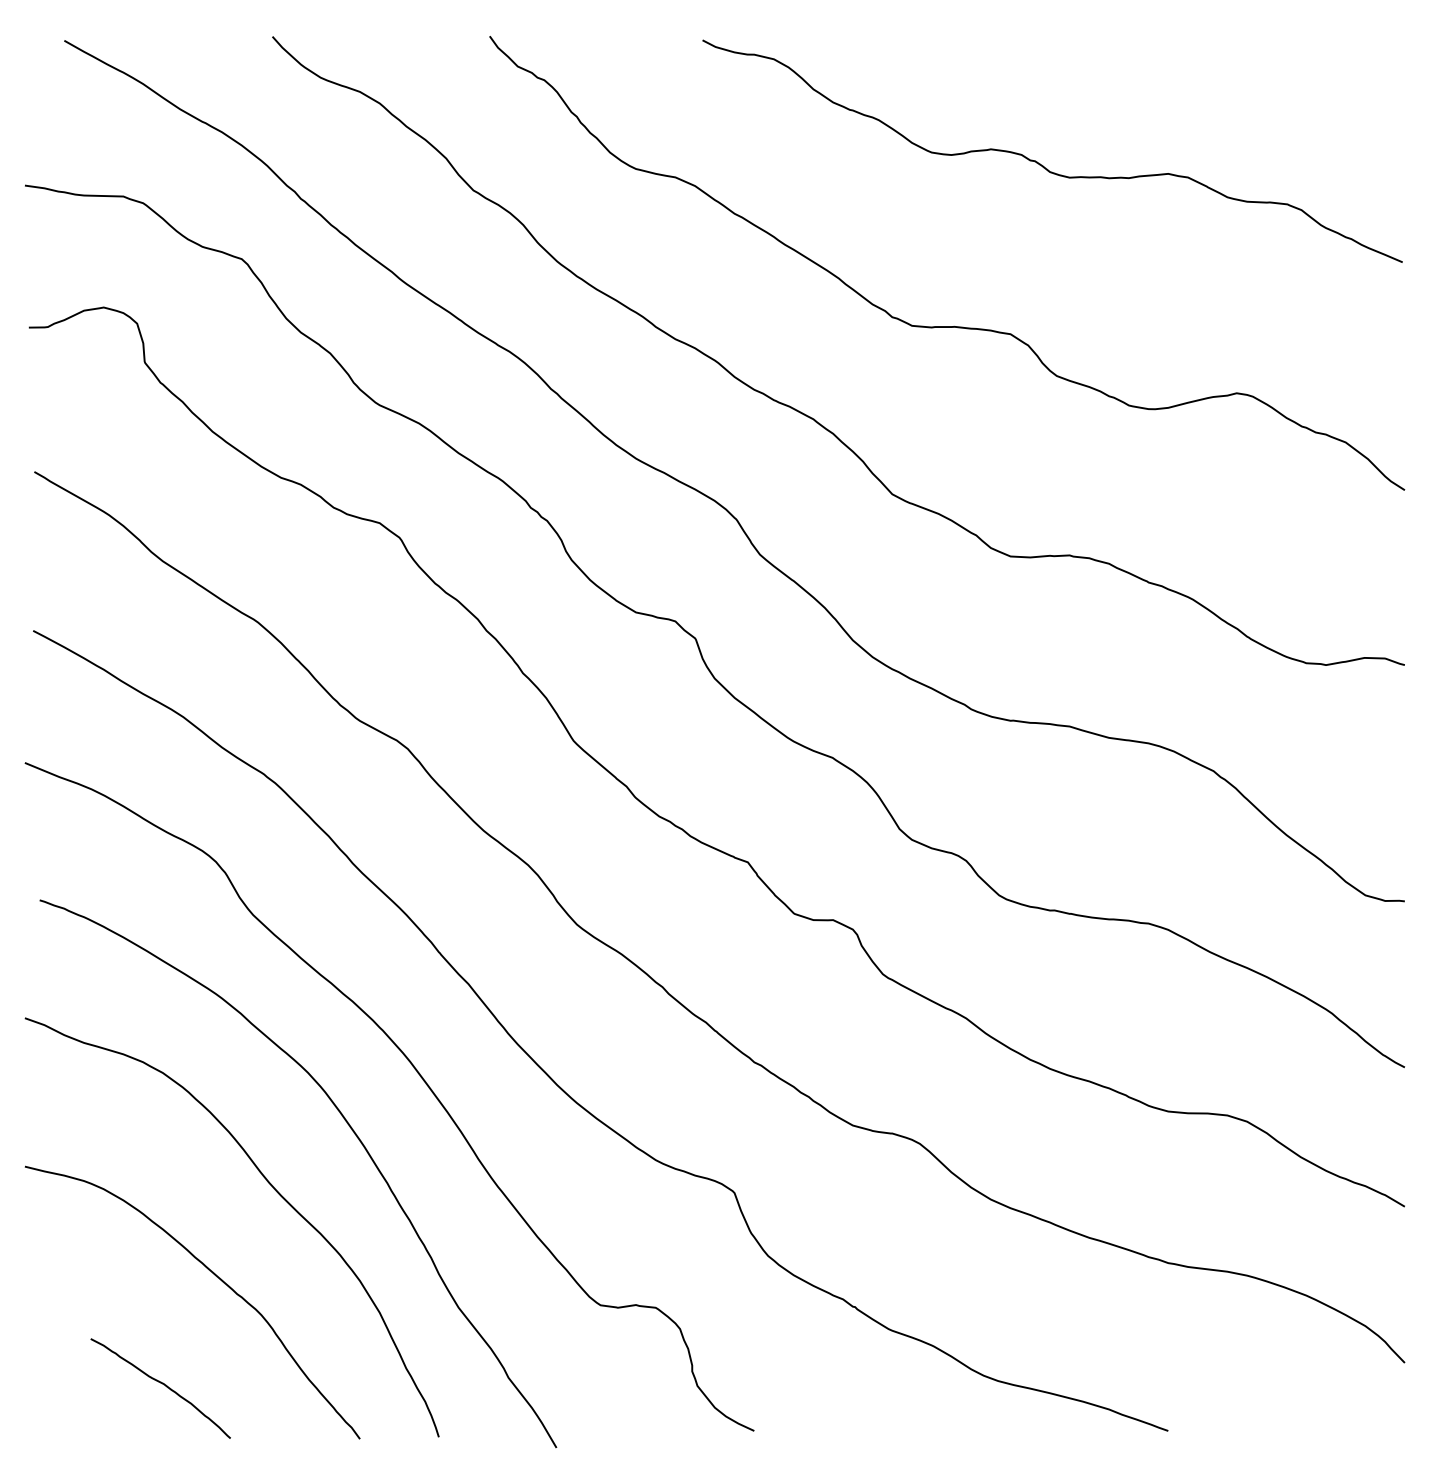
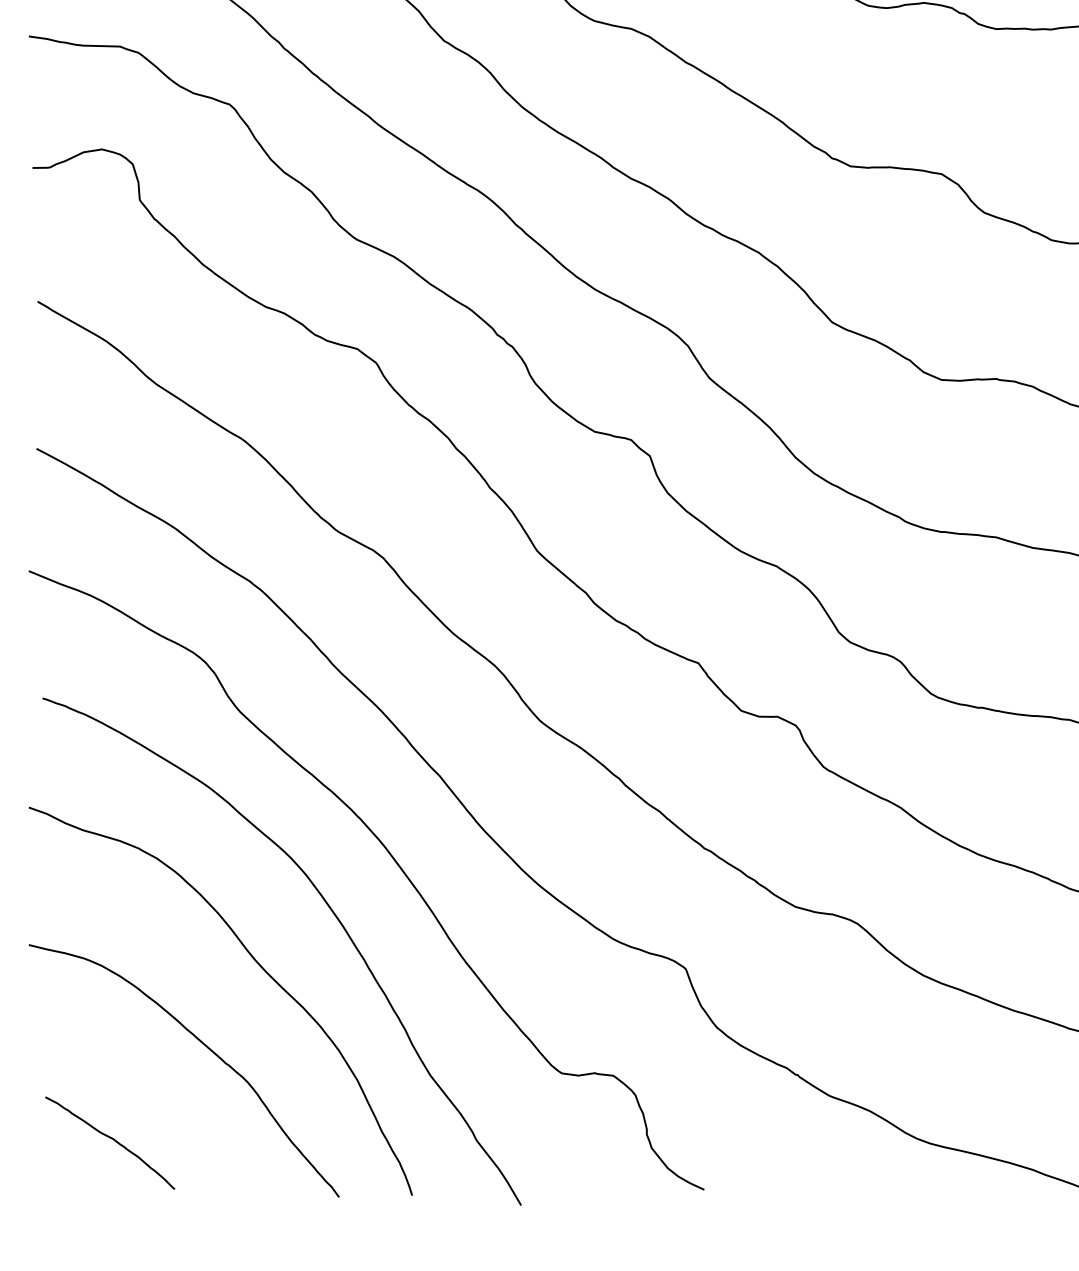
curve: (162, 1384) -> (111, 1139), moved

